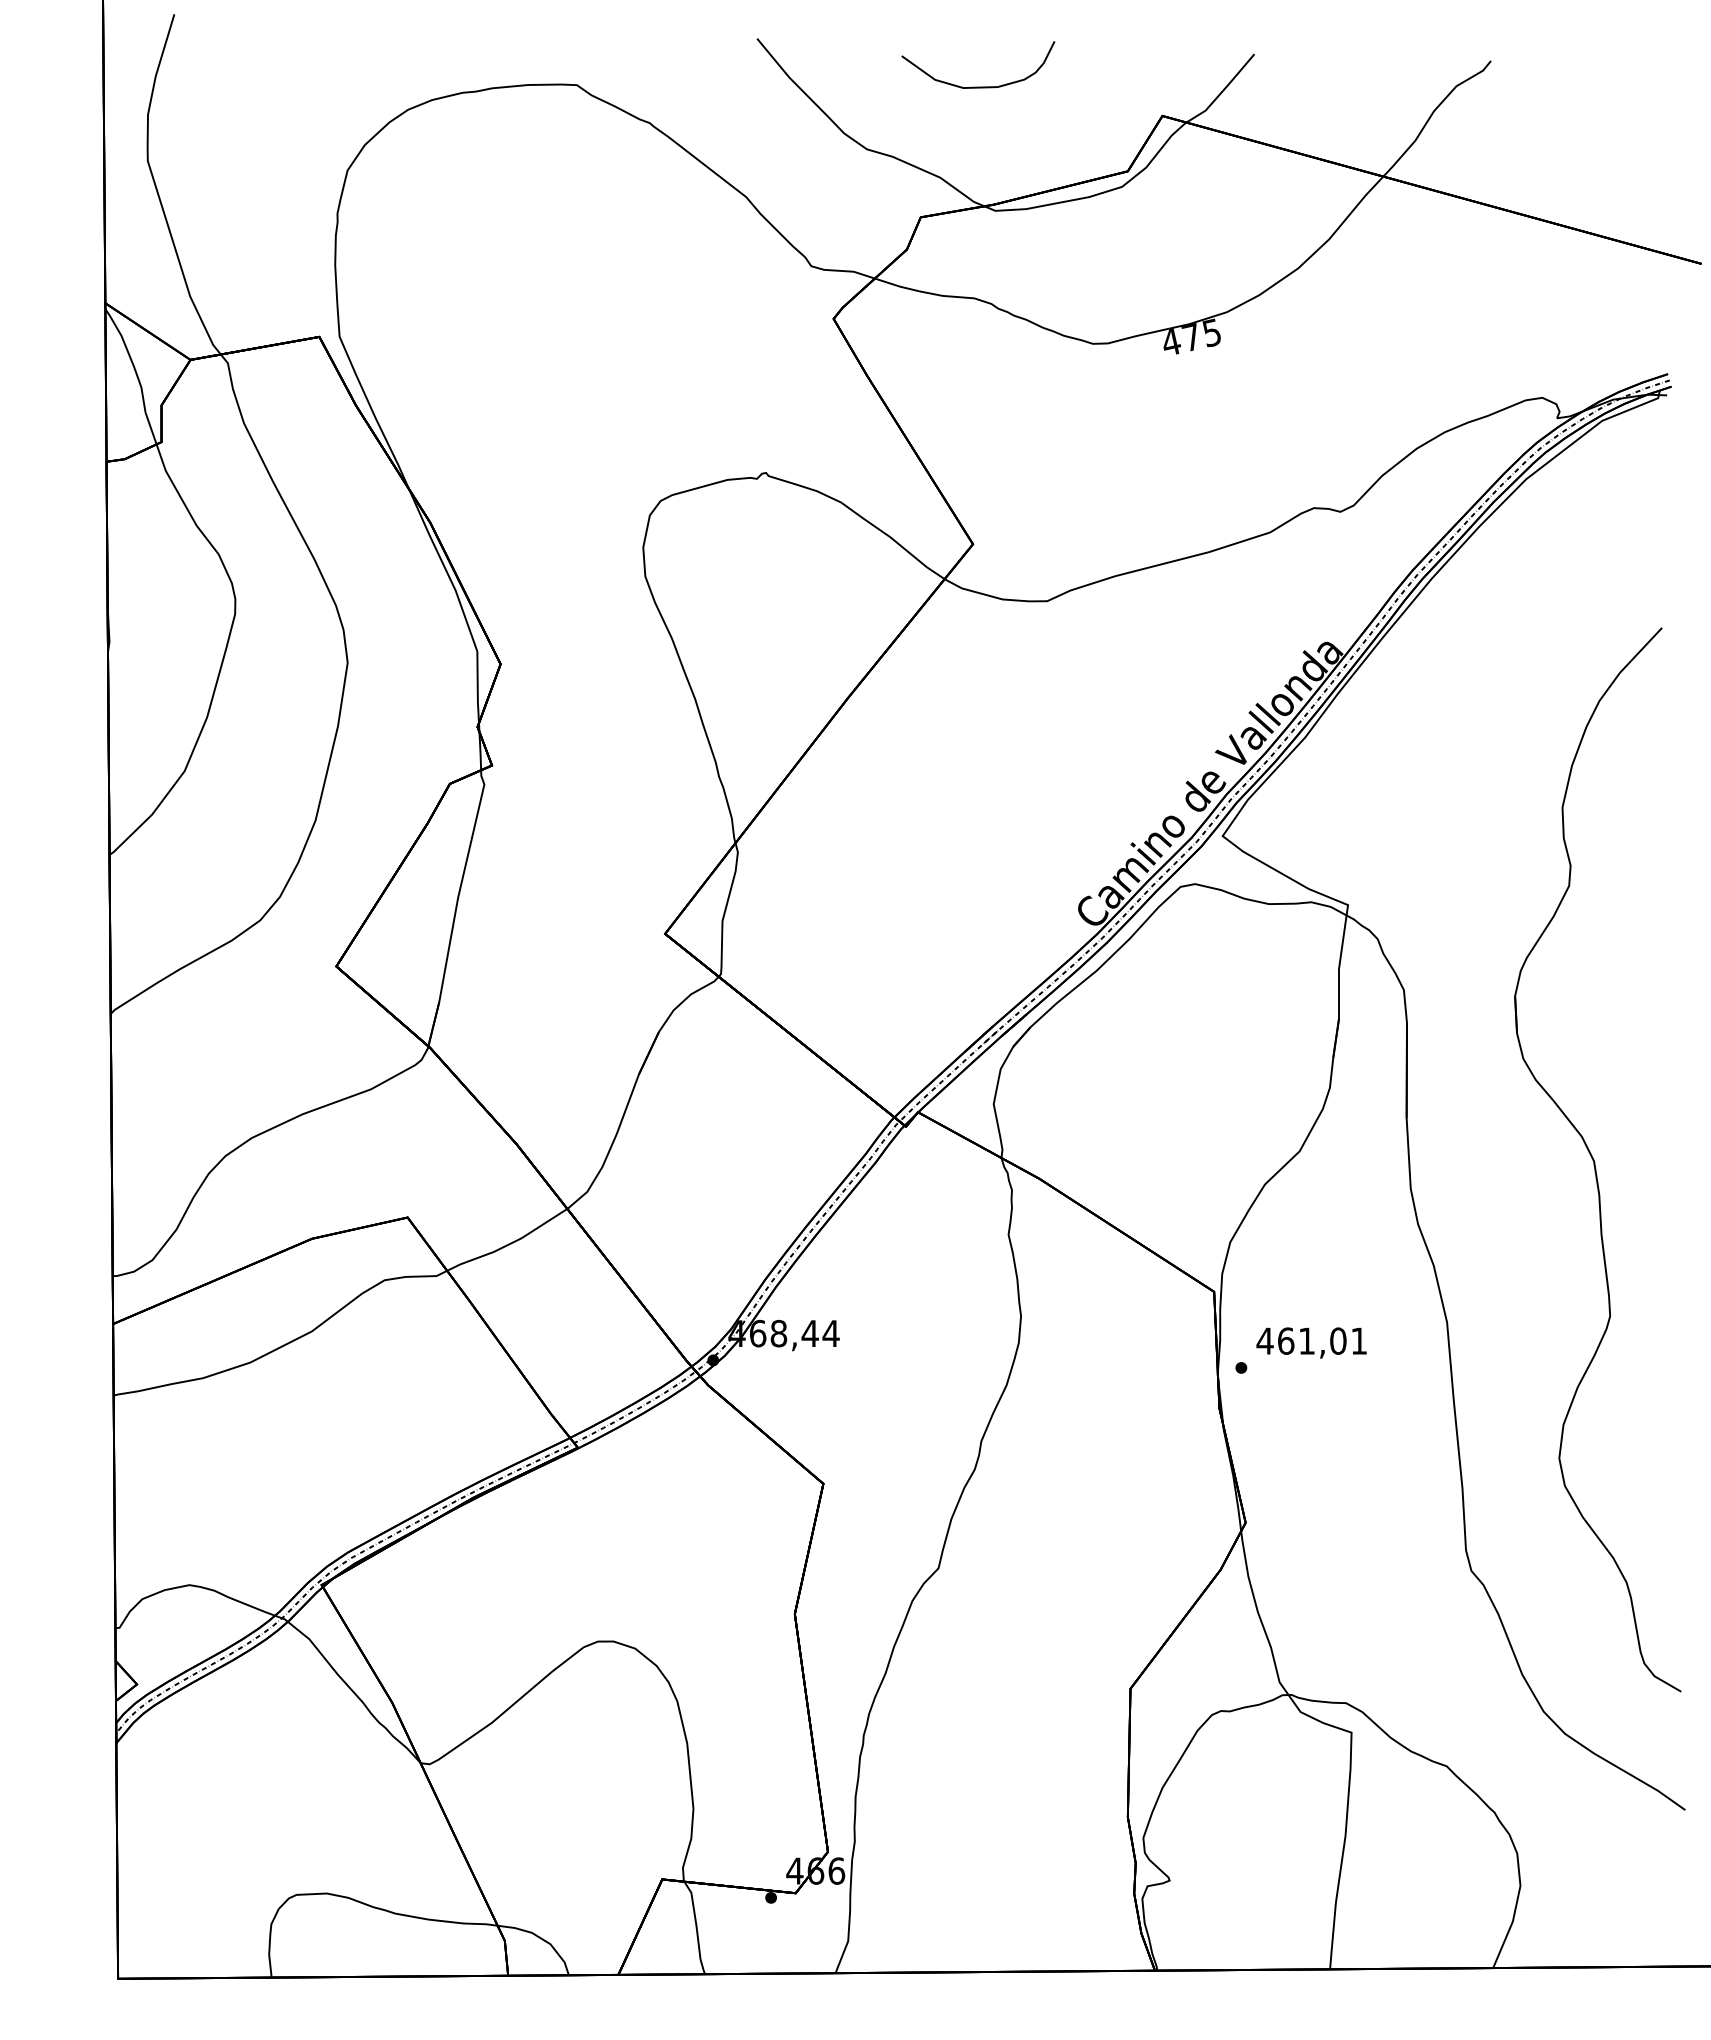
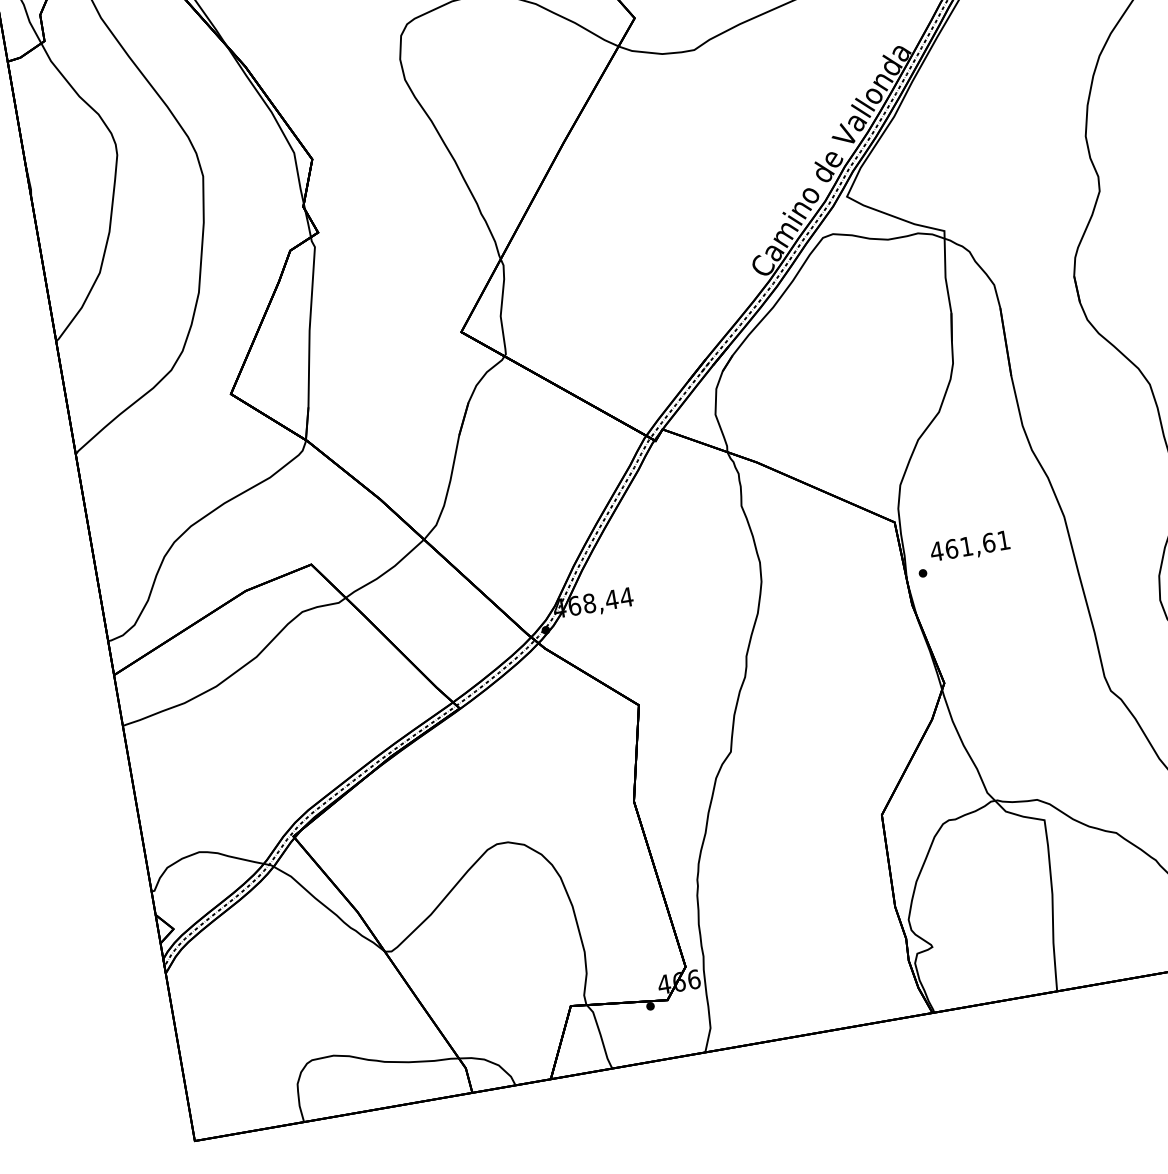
text: (1338, 1340) -> (988, 542), 461,01 -> 461,61

